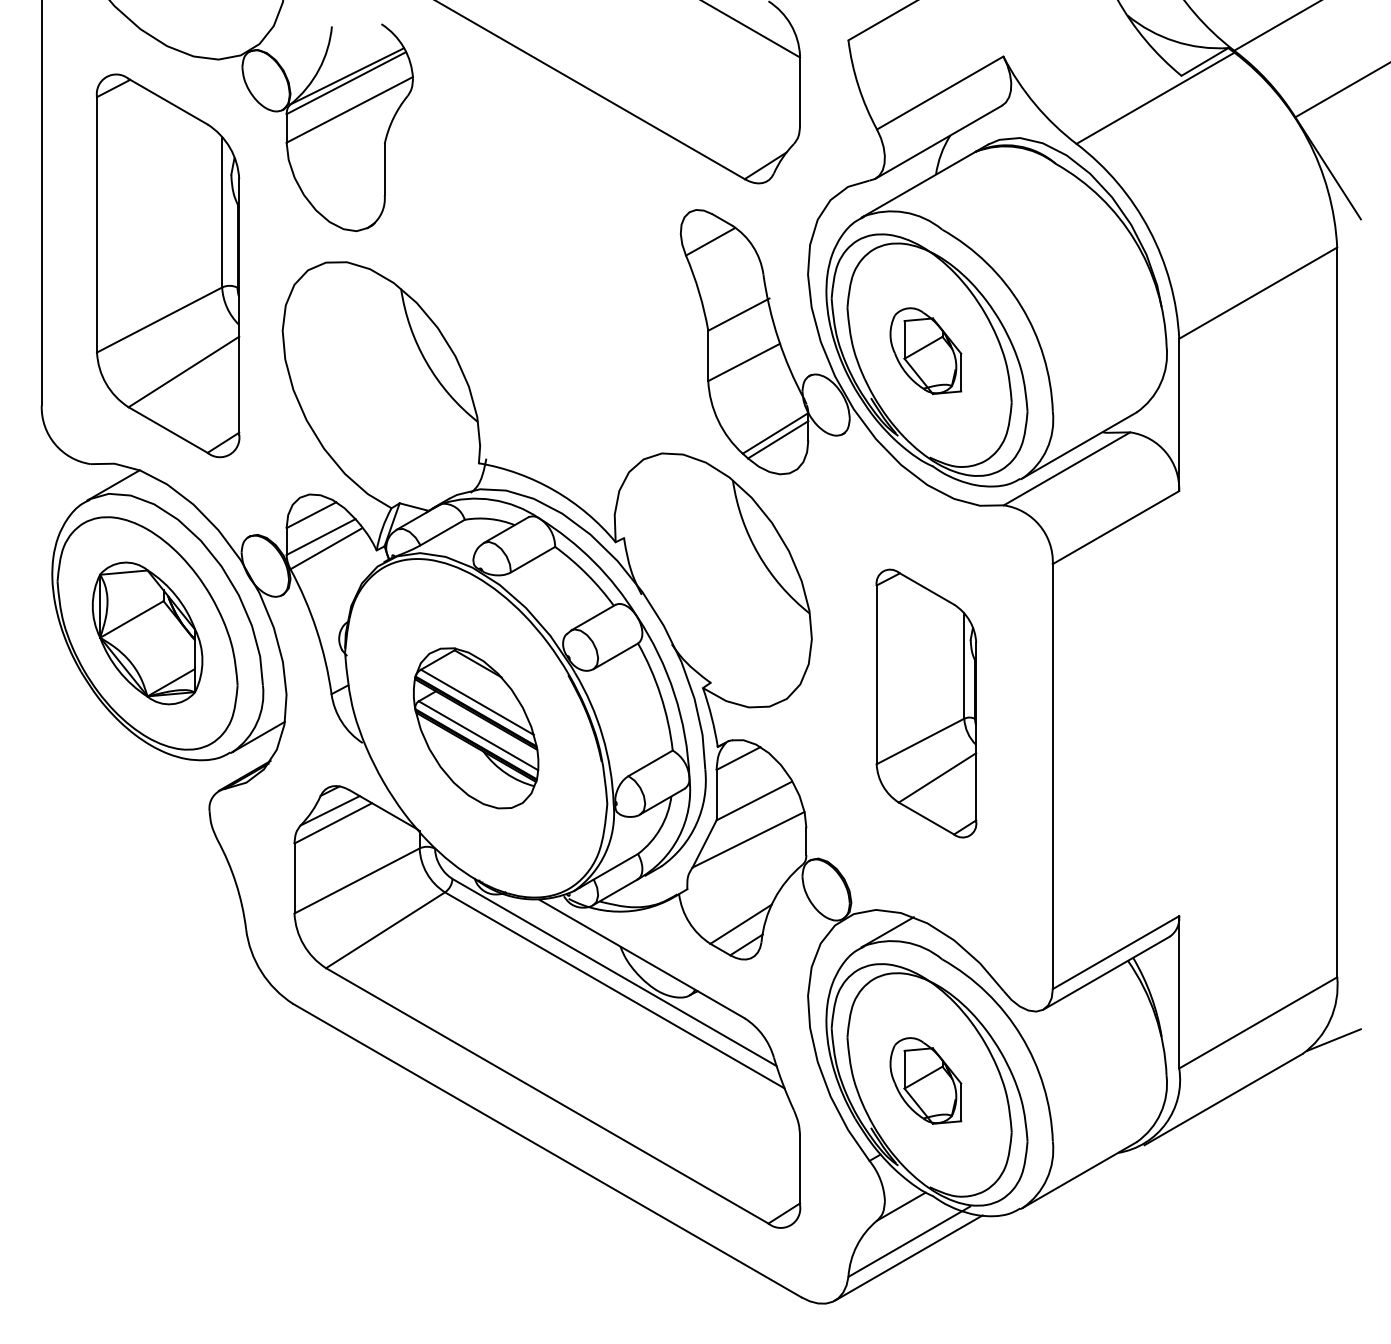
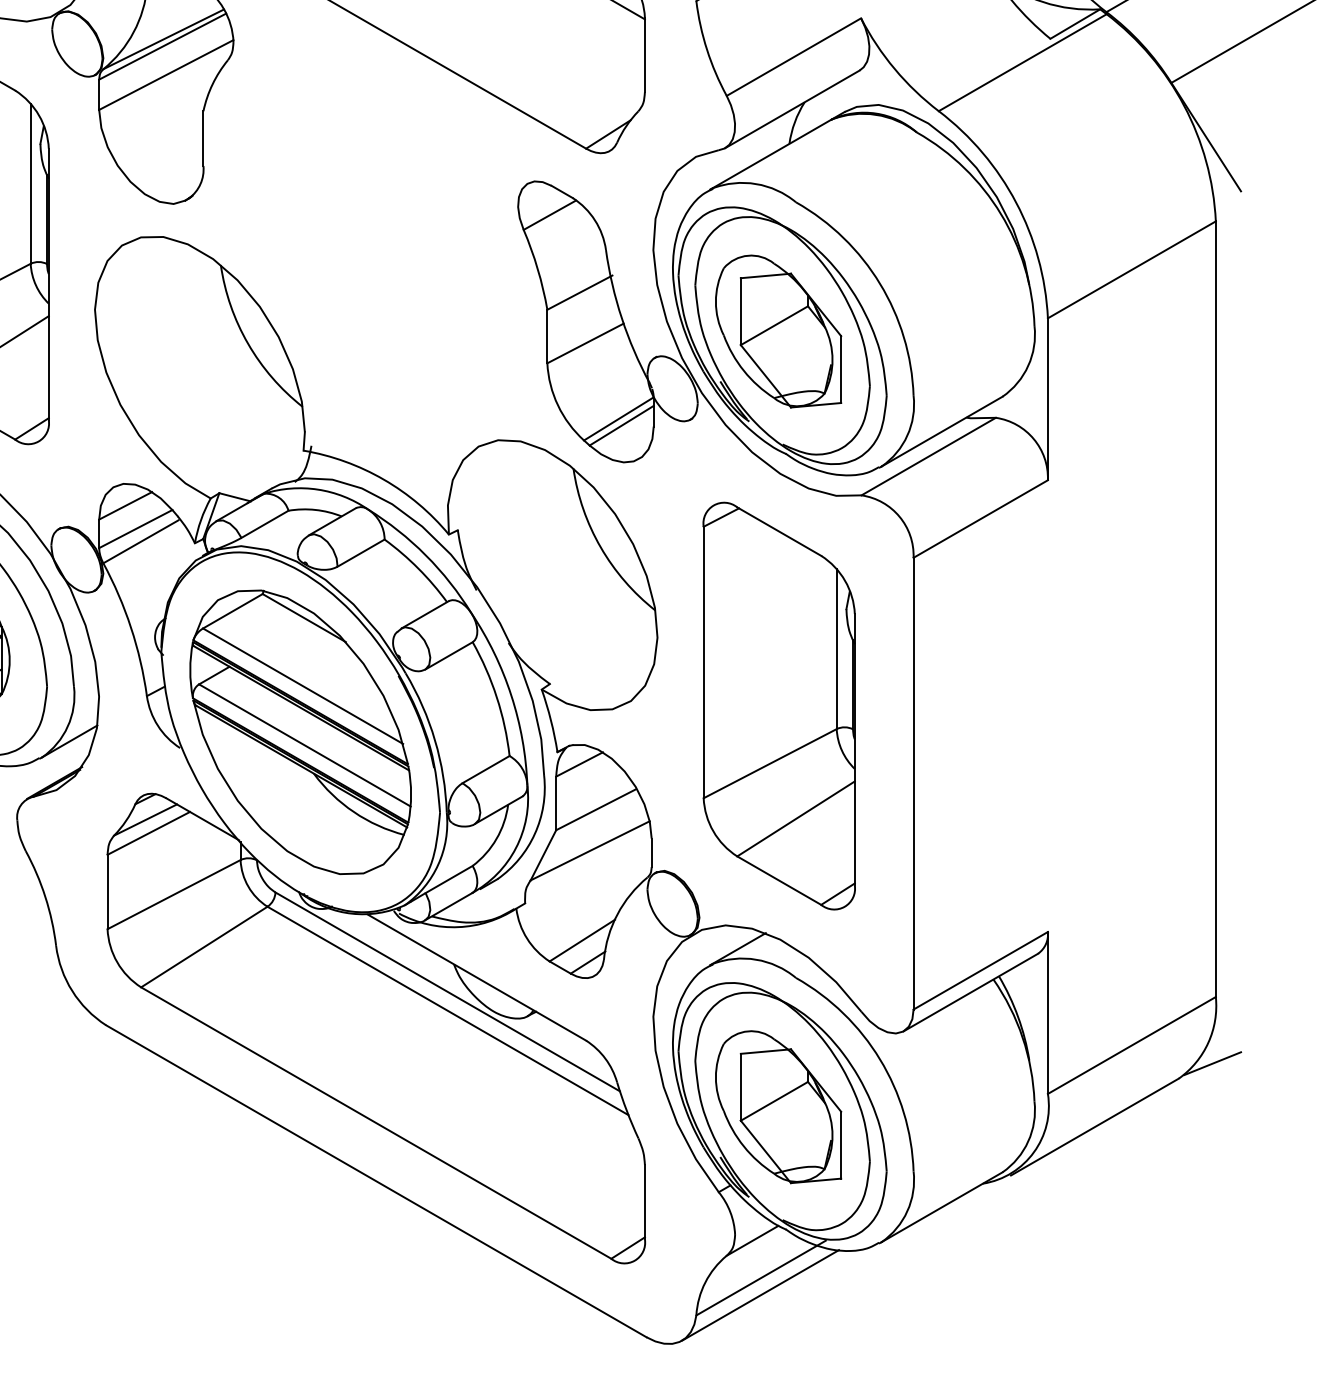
part: (925, 350) -> (778, 330), size x1.67
part: (926, 703) -> (779, 705), size x1.43
part: (475, 728) -> (299, 732), size x1.67
part: (925, 1080) -> (778, 1106), size x1.67

